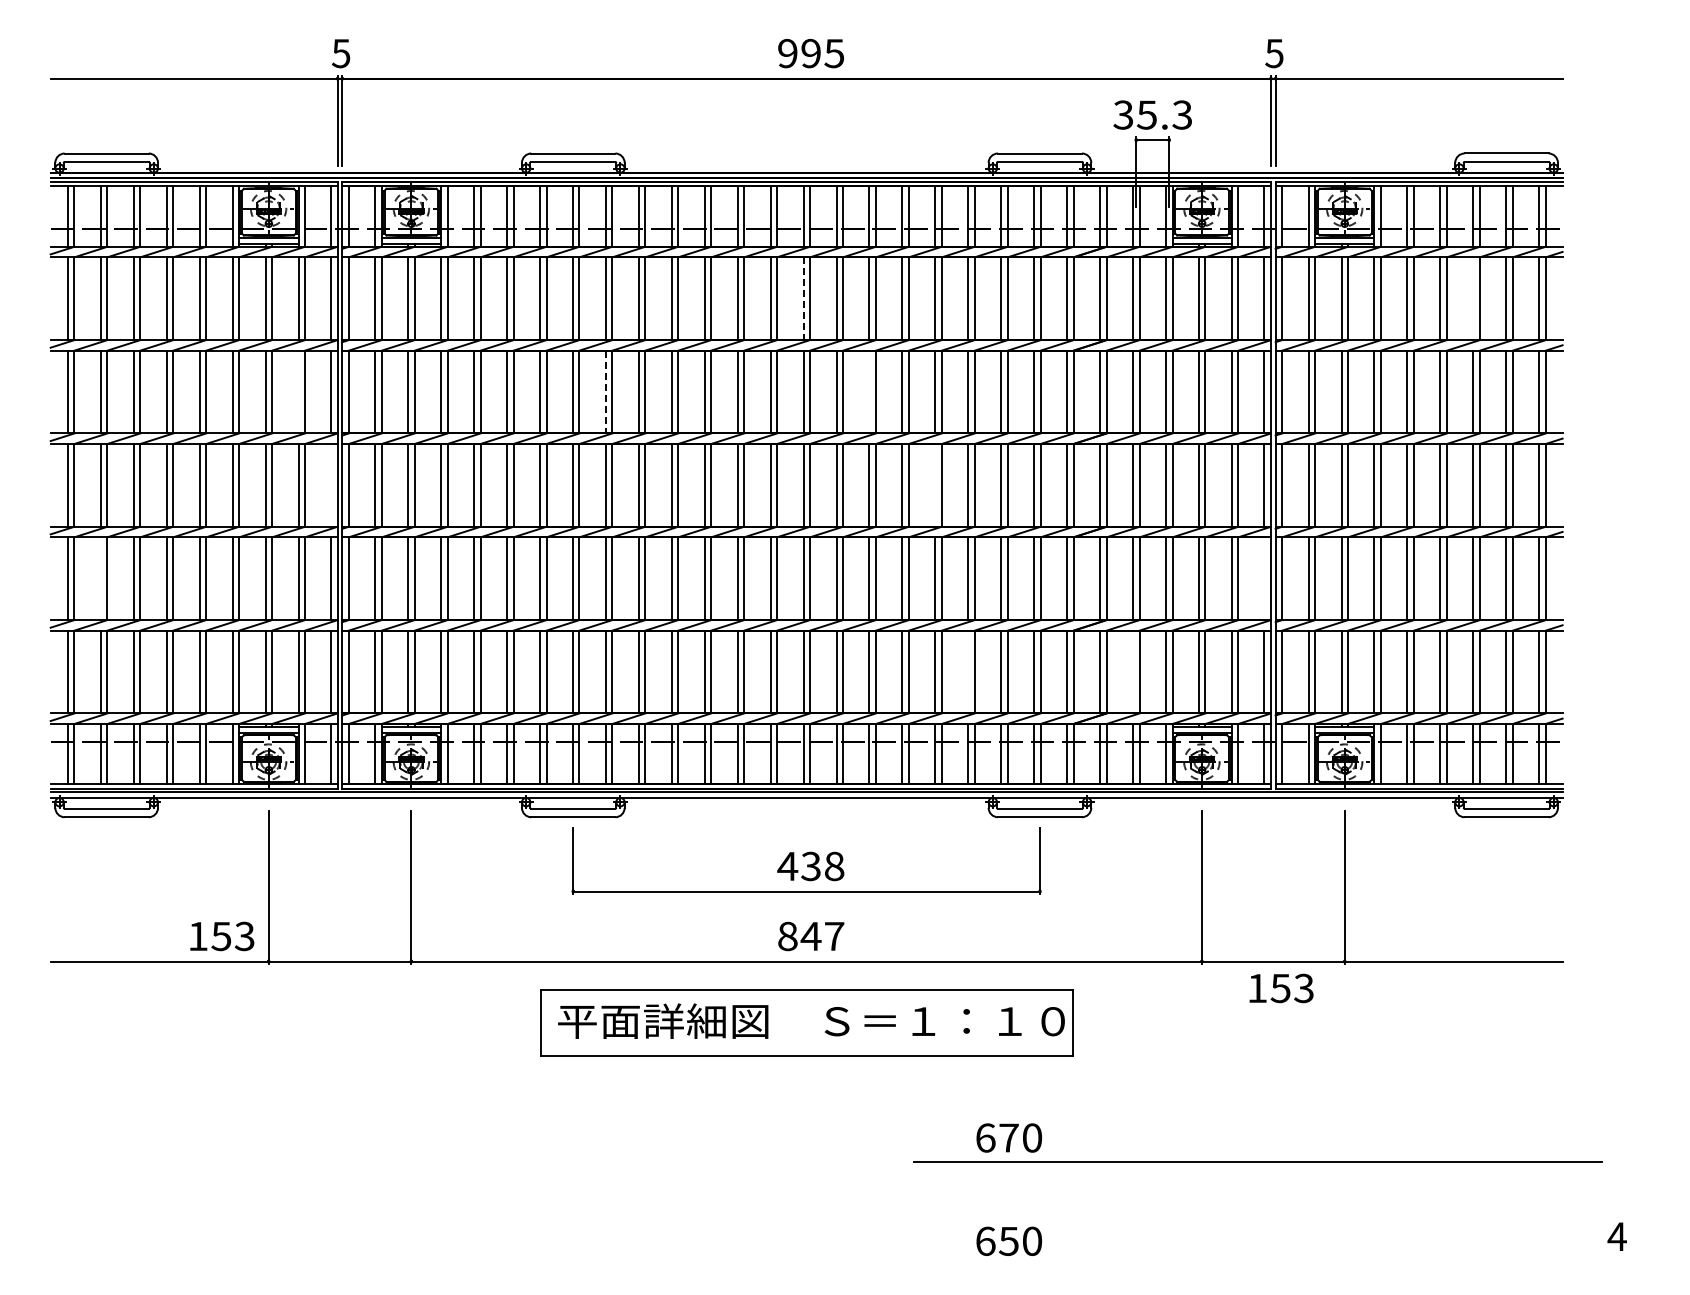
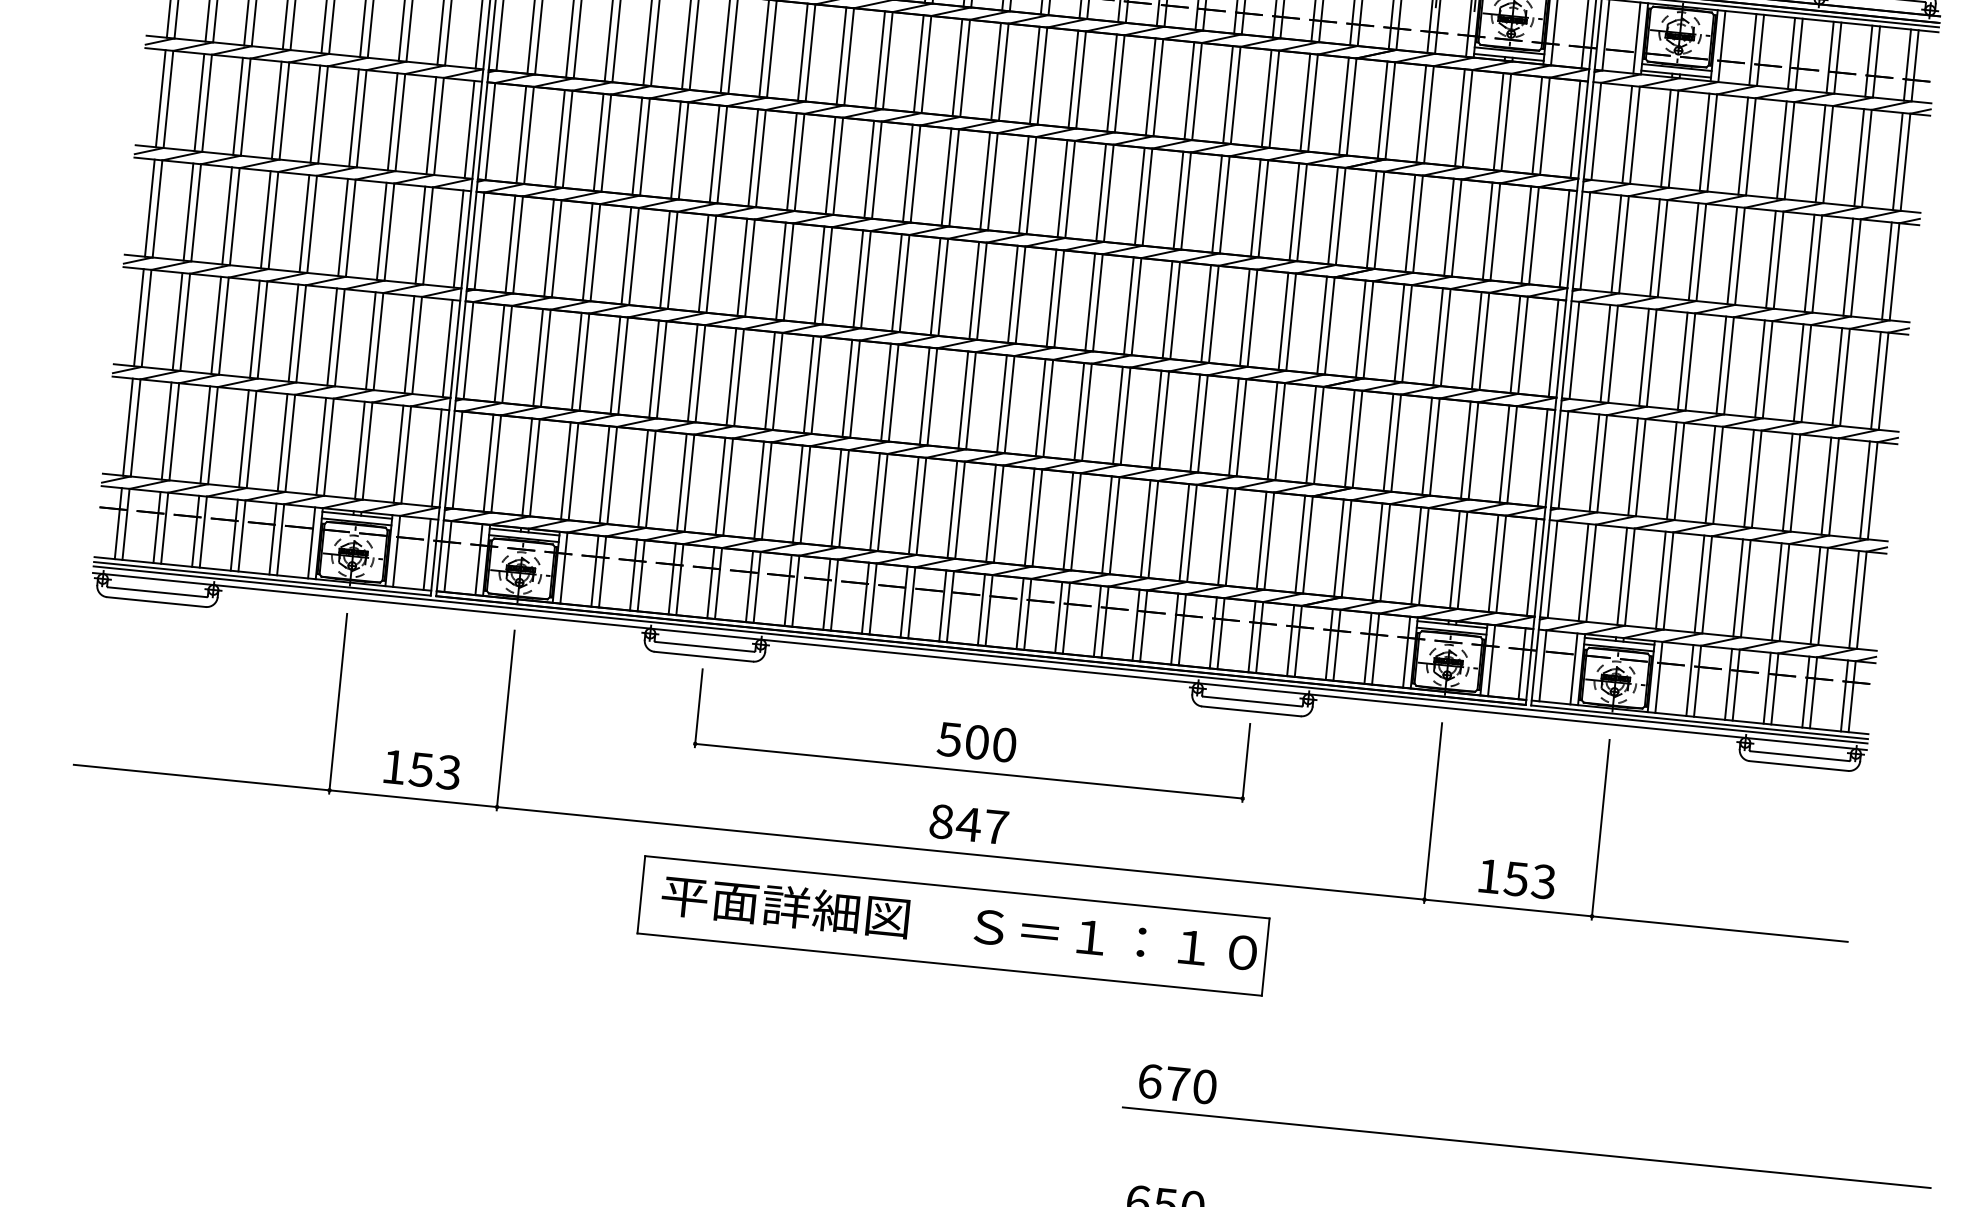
line: (1473, 298) -> (1820, 153), added
line: (803, 299) -> (1034, 76), dashed -> solid
line: (298, 391) -> (431, 125), added
line: (869, 391) -> (1101, 191), added
line: (605, 392) -> (791, 162), dashed -> solid
line: (331, 484) -> (459, 238), added
line: (935, 484) -> (1167, 308), added
line: (100, 578) -> (177, 321), added
line: (1264, 578) -> (1542, 457), added
line: (968, 671) -> (1184, 532), added
line: (1133, 671) -> (1378, 551), added
text: (810, 866) -> (976, 742), 438 -> 500
text: (222, 936) -> (422, 769), moved
text: (1281, 988) -> (1517, 879), moved
line: (1257, 1161) -> (1526, 1146), moved

